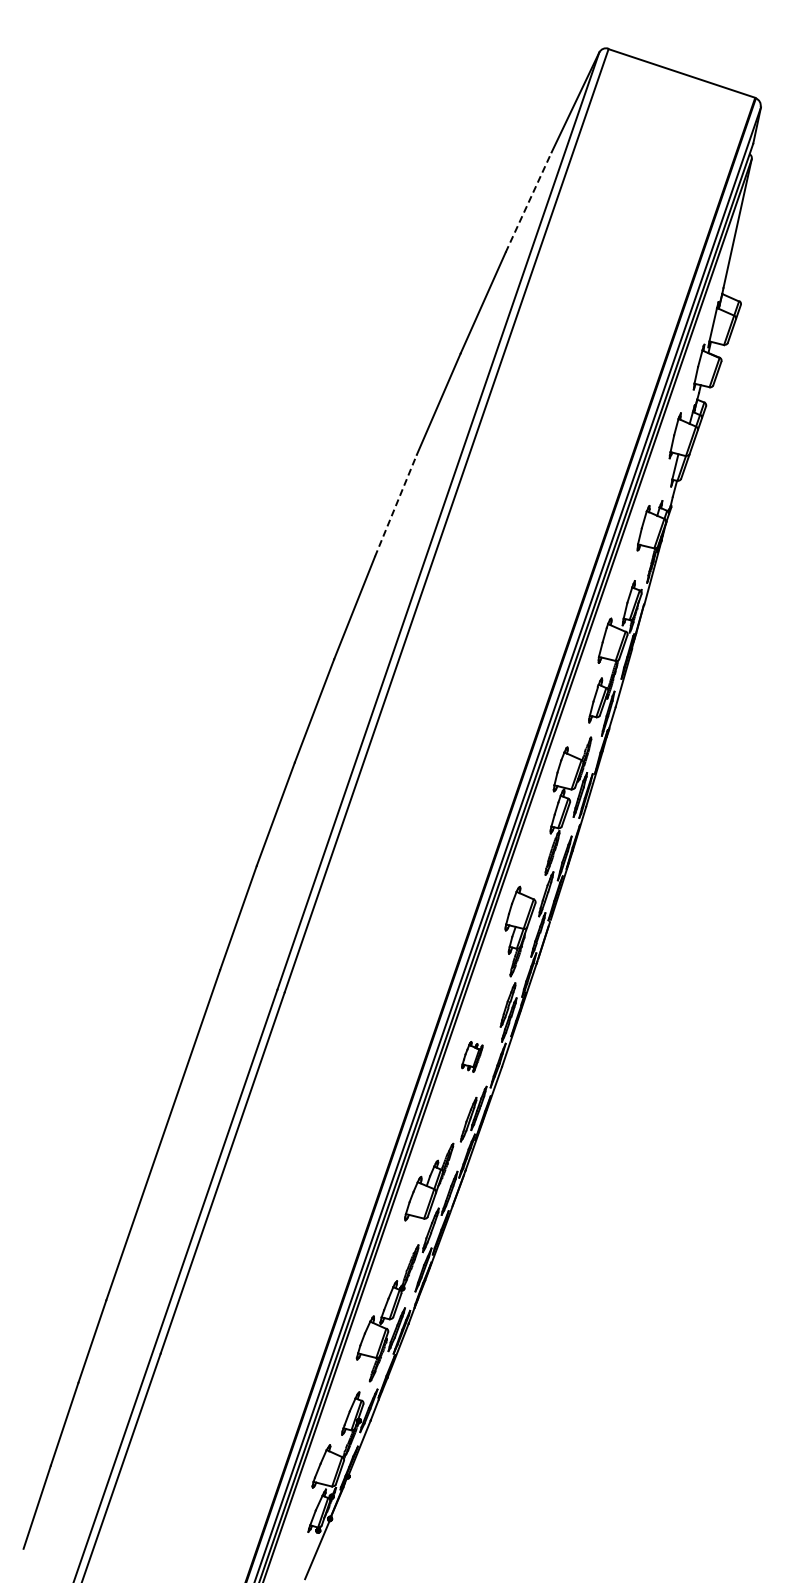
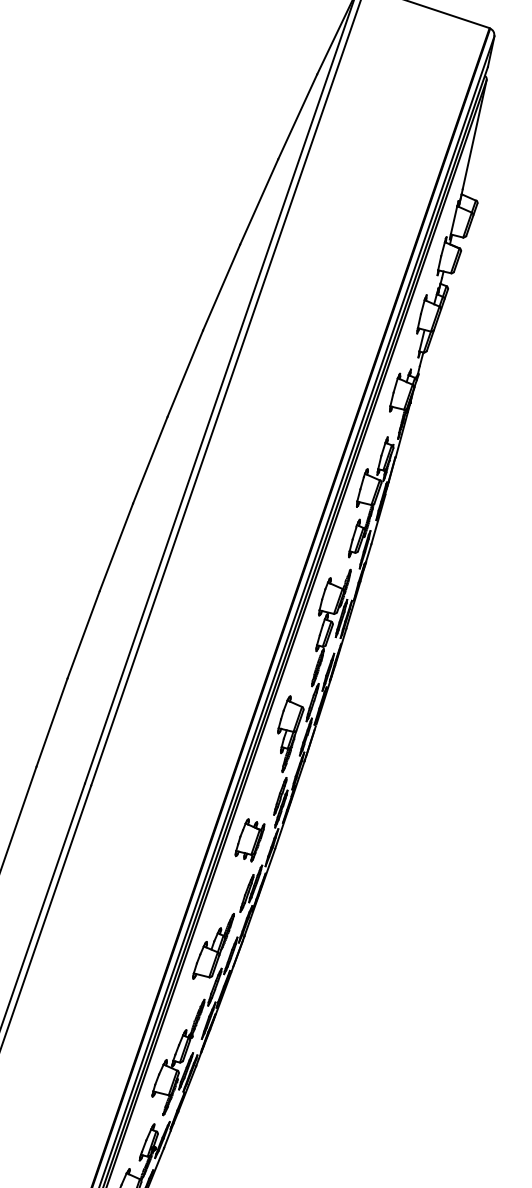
line: (528, 202) -> (297, 116), dashed -> solid
line: (396, 505) -> (185, 373), dashed -> solid
part: (472, 1056) -> (250, 839), size x1.67

